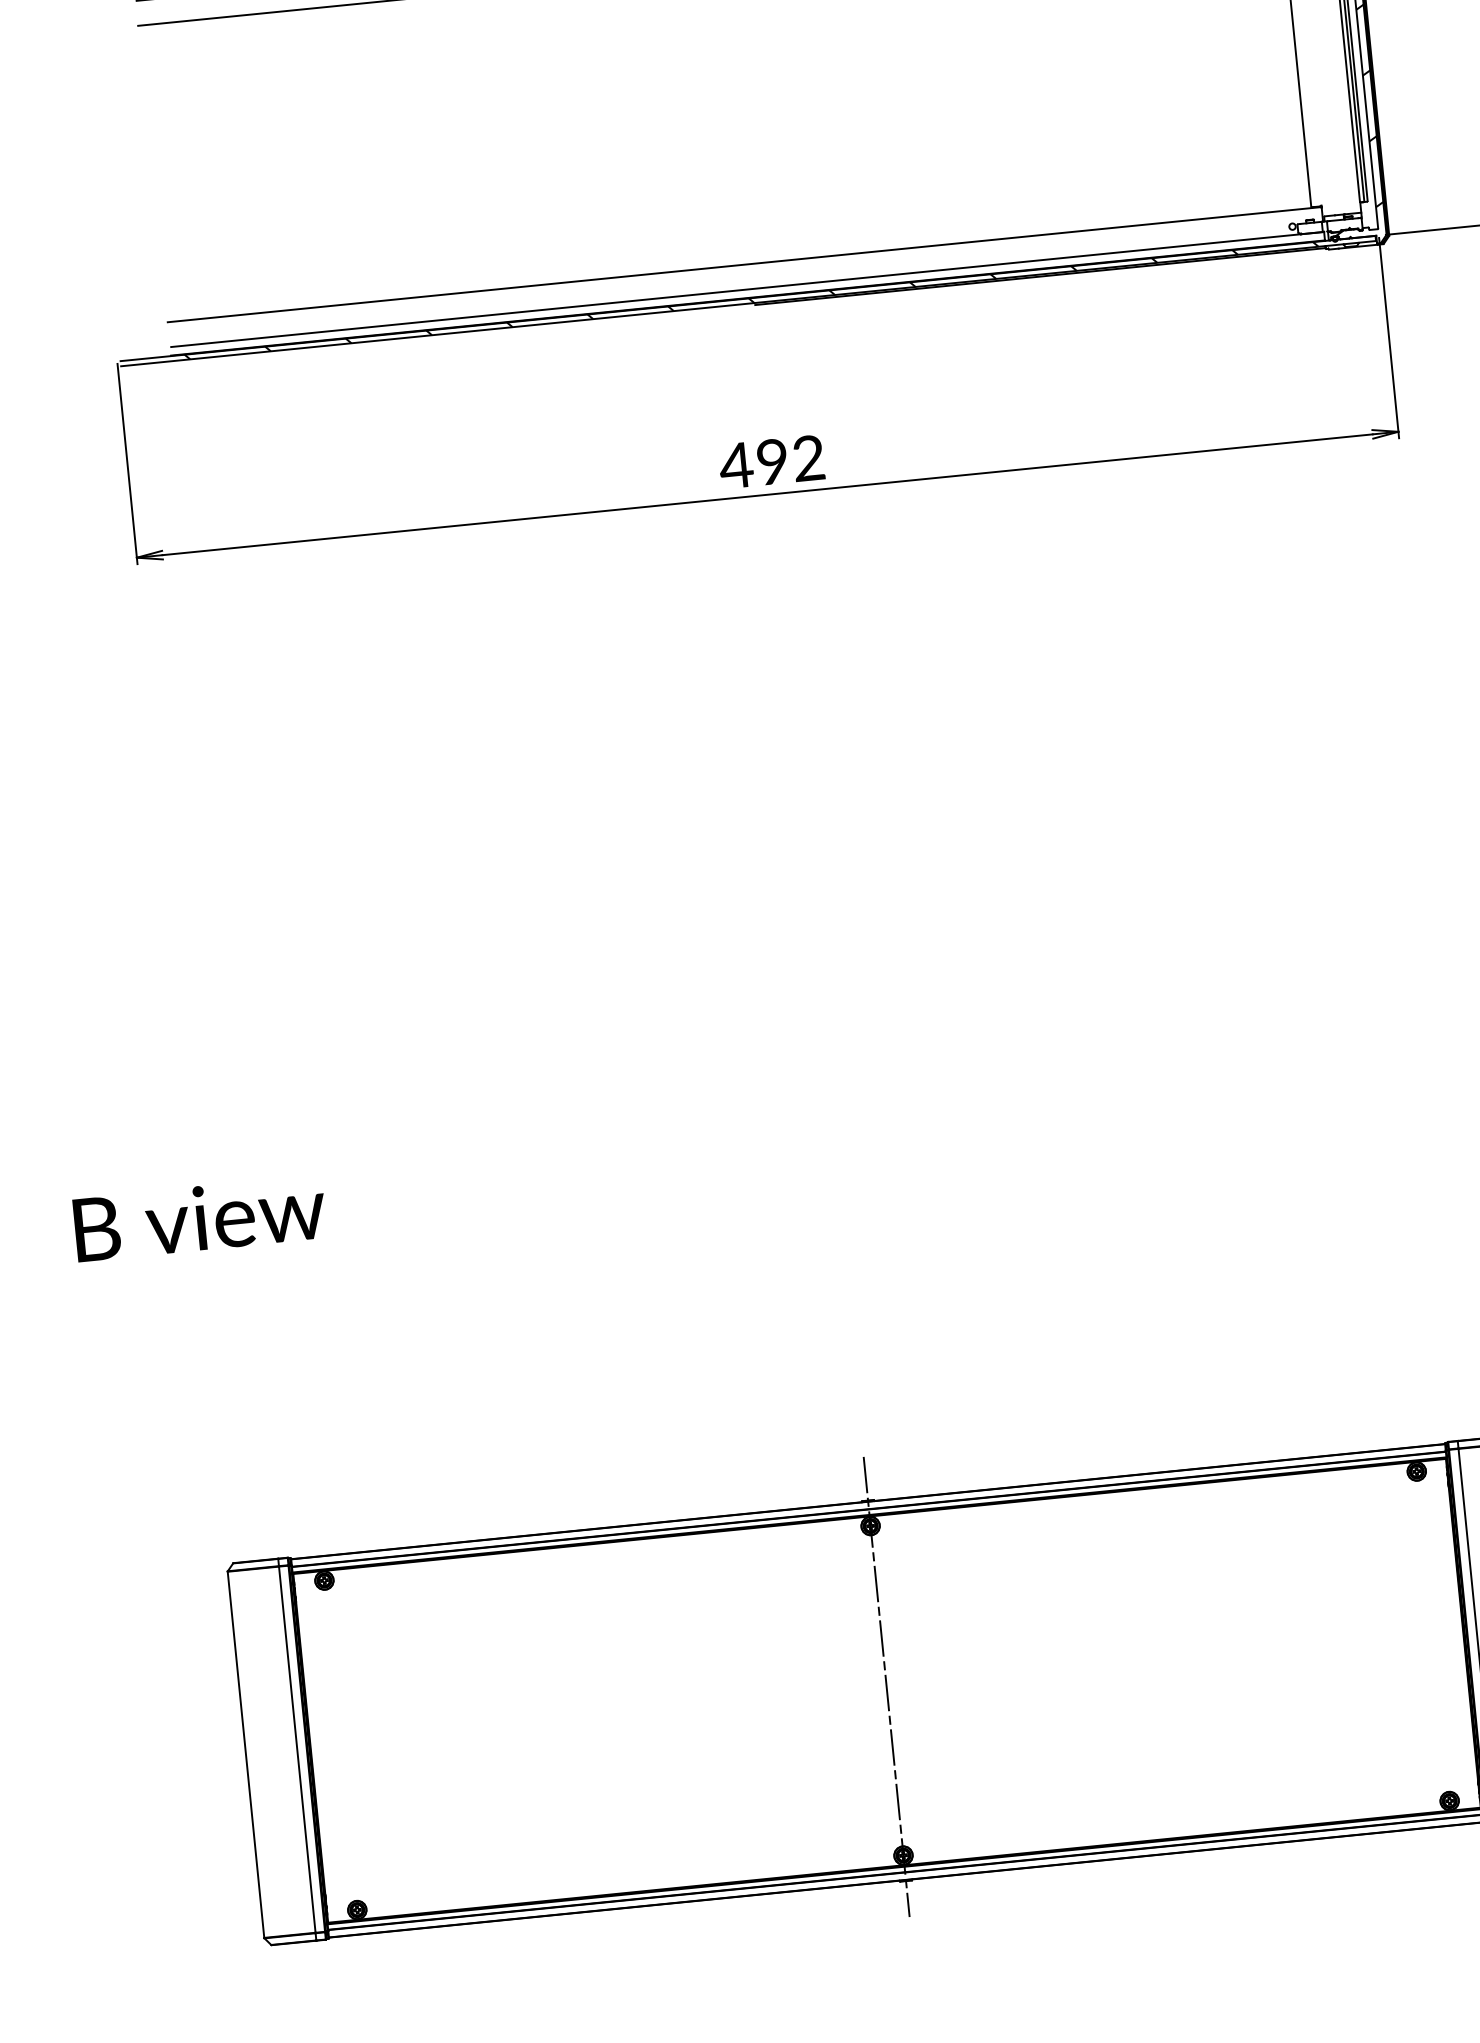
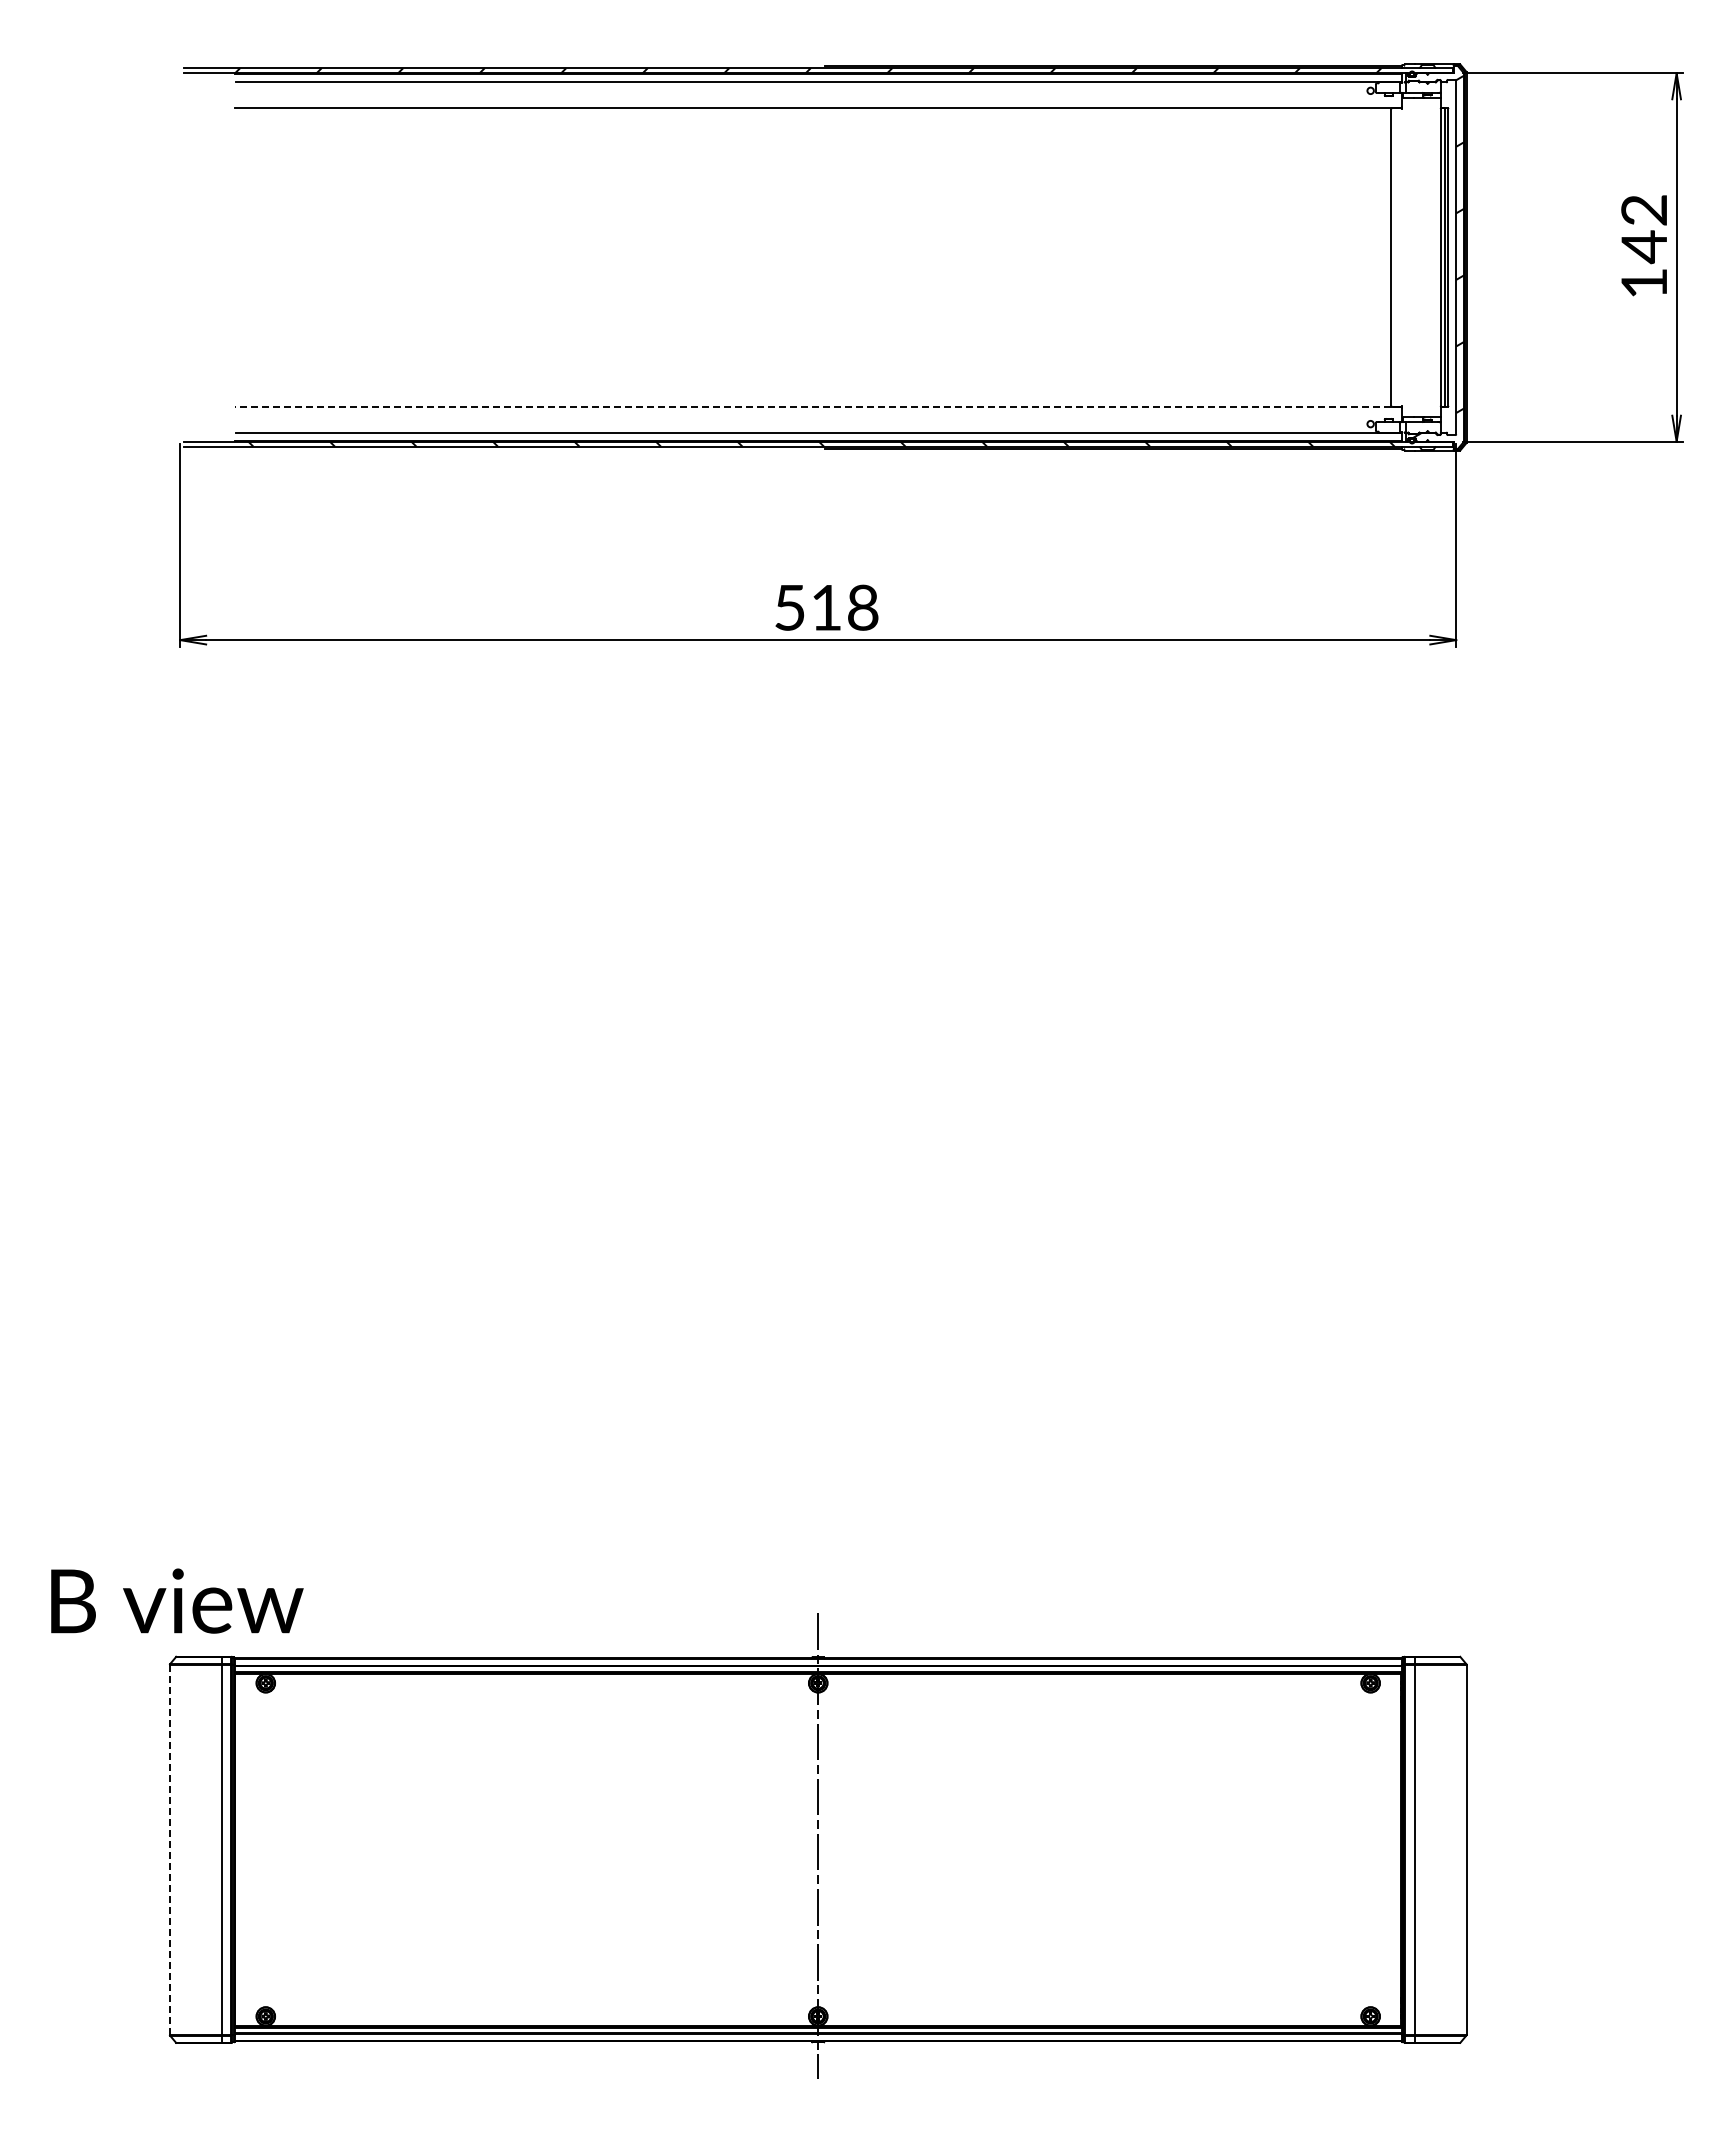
line: (744, 264) -> (818, 407), solid -> dashed
text: (771, 461) -> (825, 607), 492 -> 518
text: (200, 1217) -> (177, 1600), moved
line: (245, 1755) -> (169, 1850), solid -> dashed

